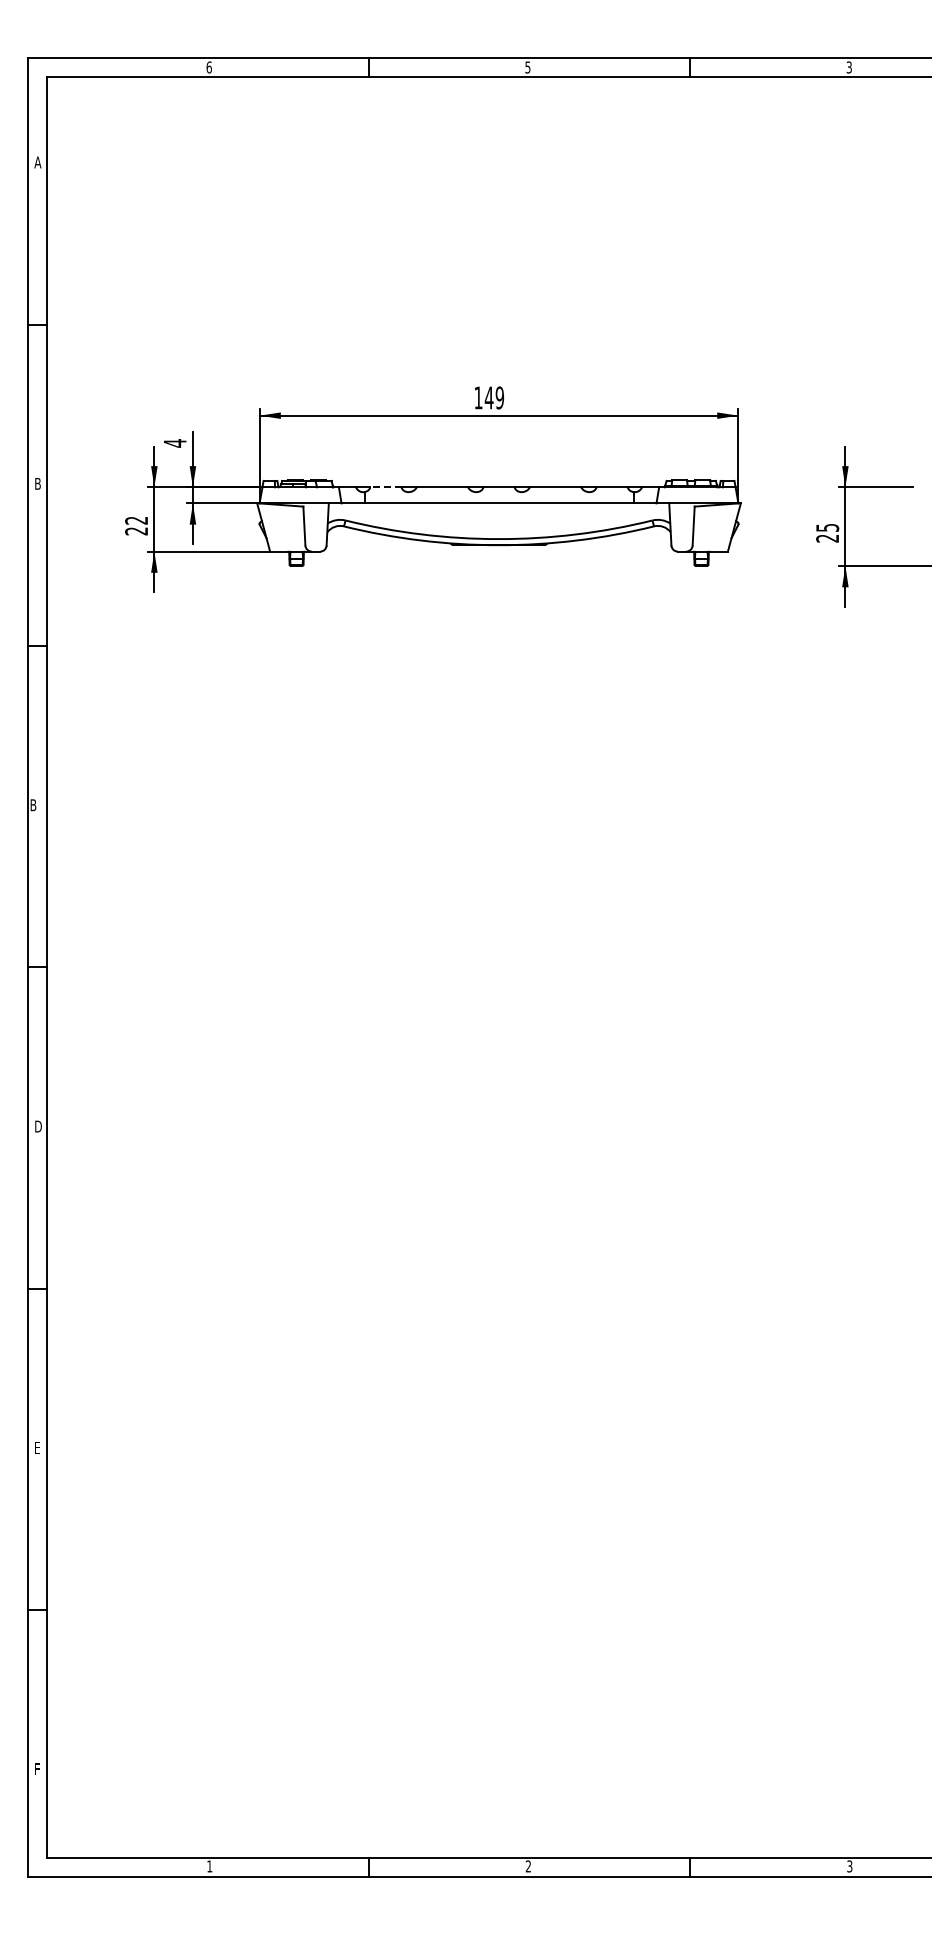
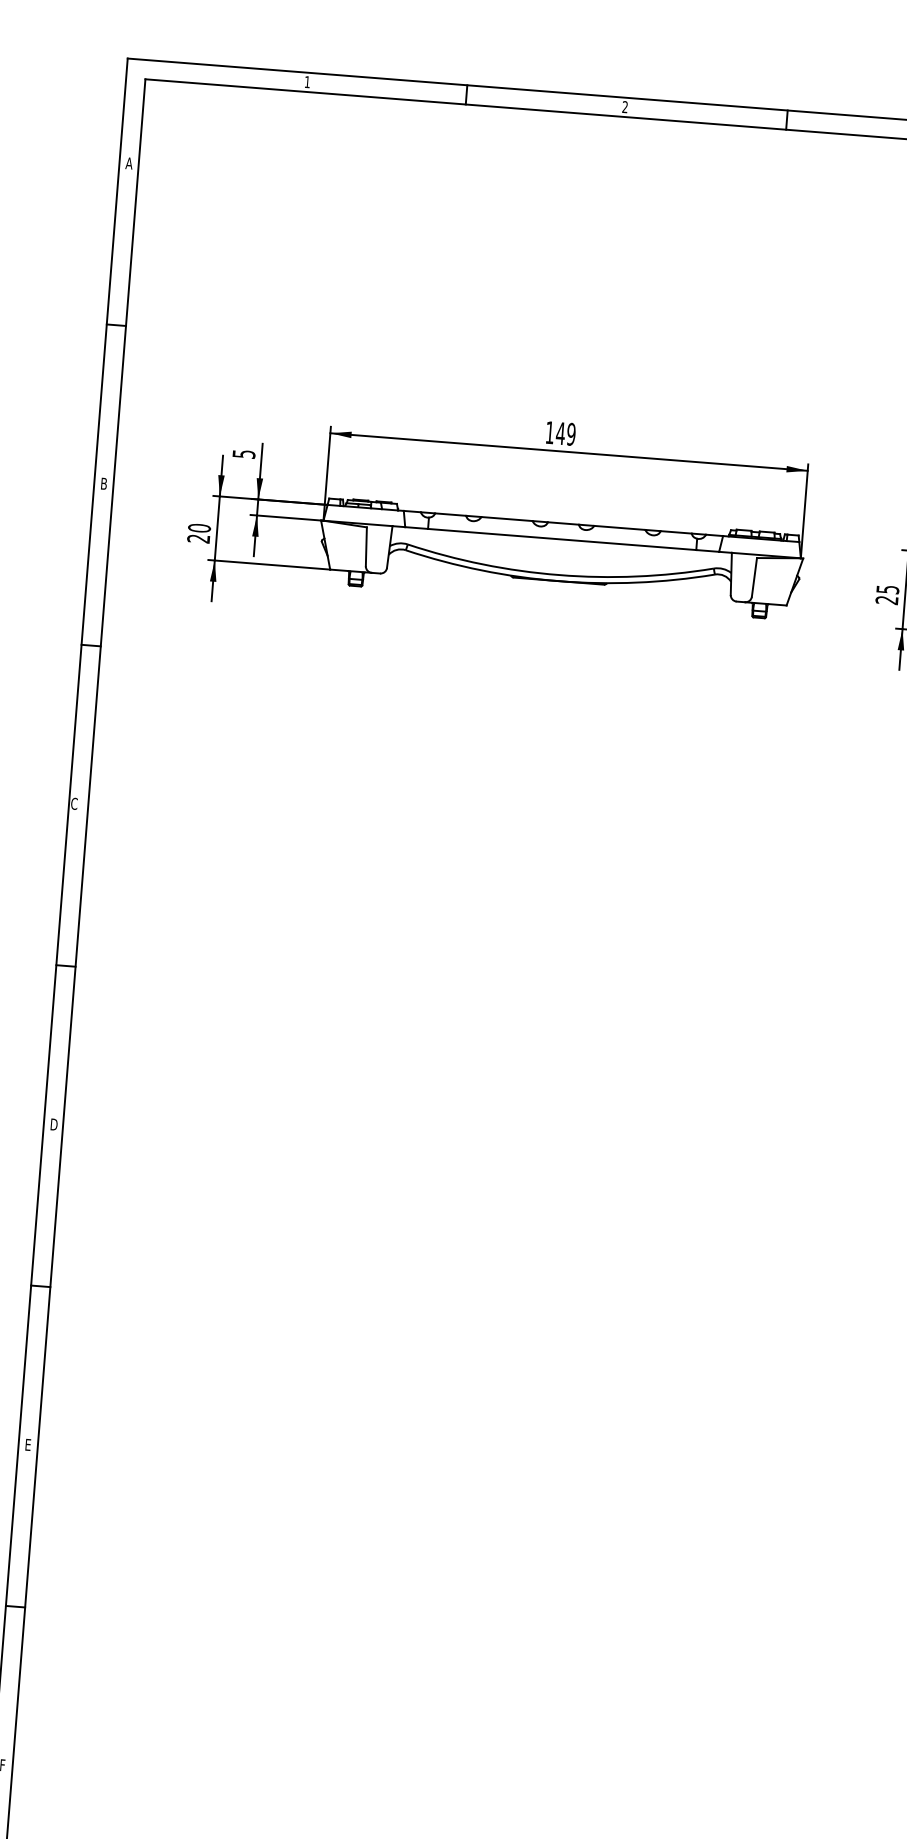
text: (208, 67) -> (306, 82), 6 -> 1
text: (527, 67) -> (624, 107), 5 -> 2
text: (175, 443) -> (244, 454), 4 -> 5
line: (385, 487) -> (450, 514), dashed -> solid
text: (136, 520) -> (199, 528), 22 -> 20
text: (33, 805) -> (74, 804), B -> C

